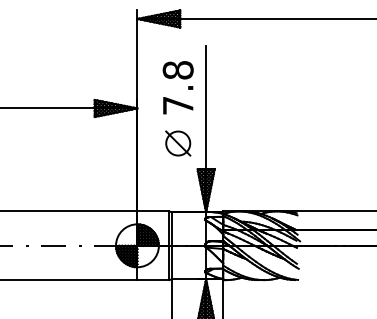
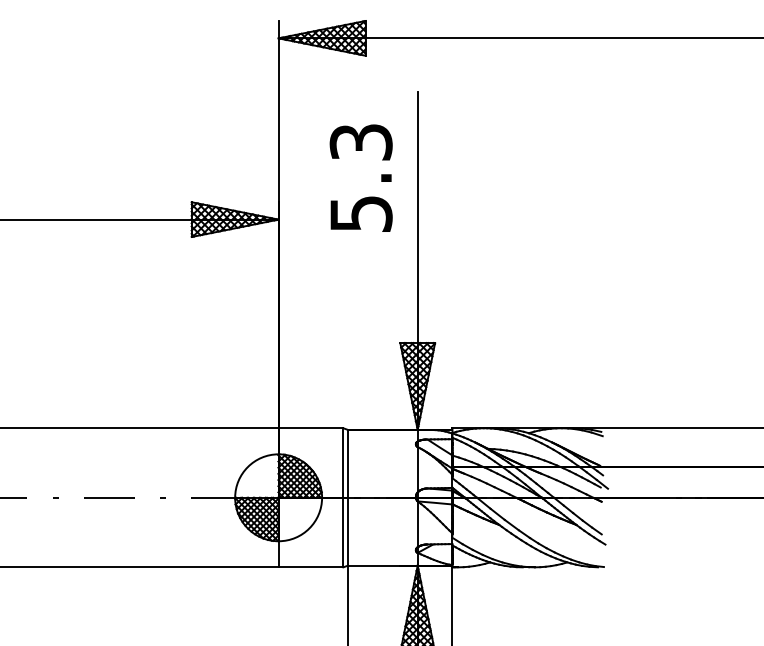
text: (177, 87) -> (359, 177), 7.8 -> 5.3
part: (178, 143) -> (361, 290), removed

